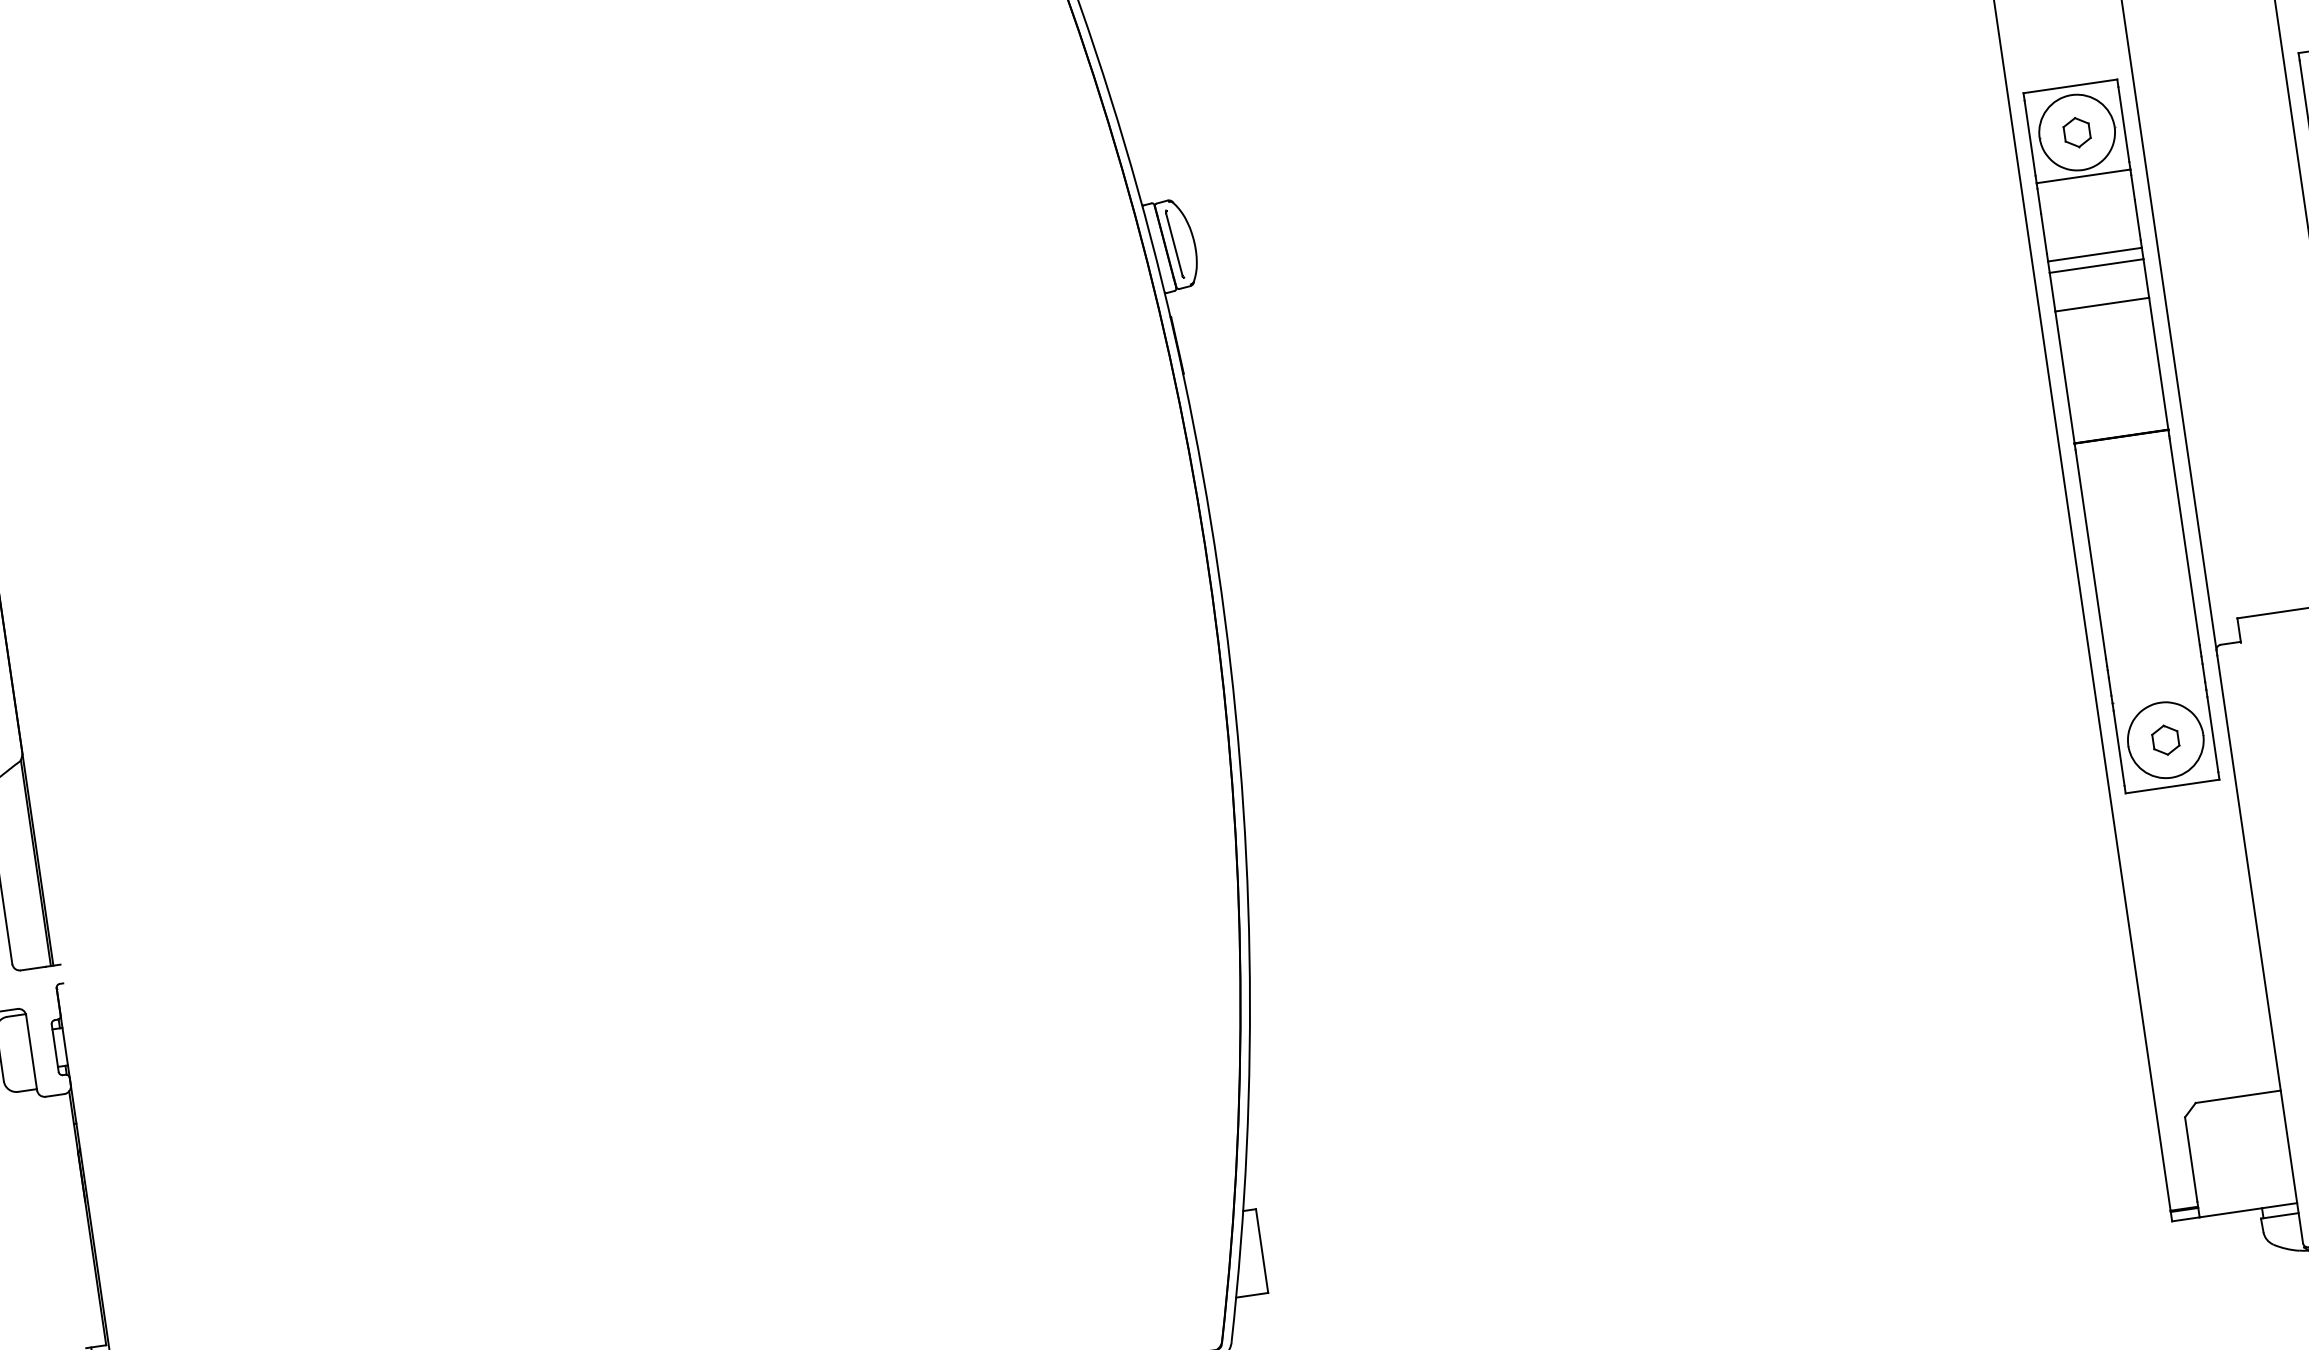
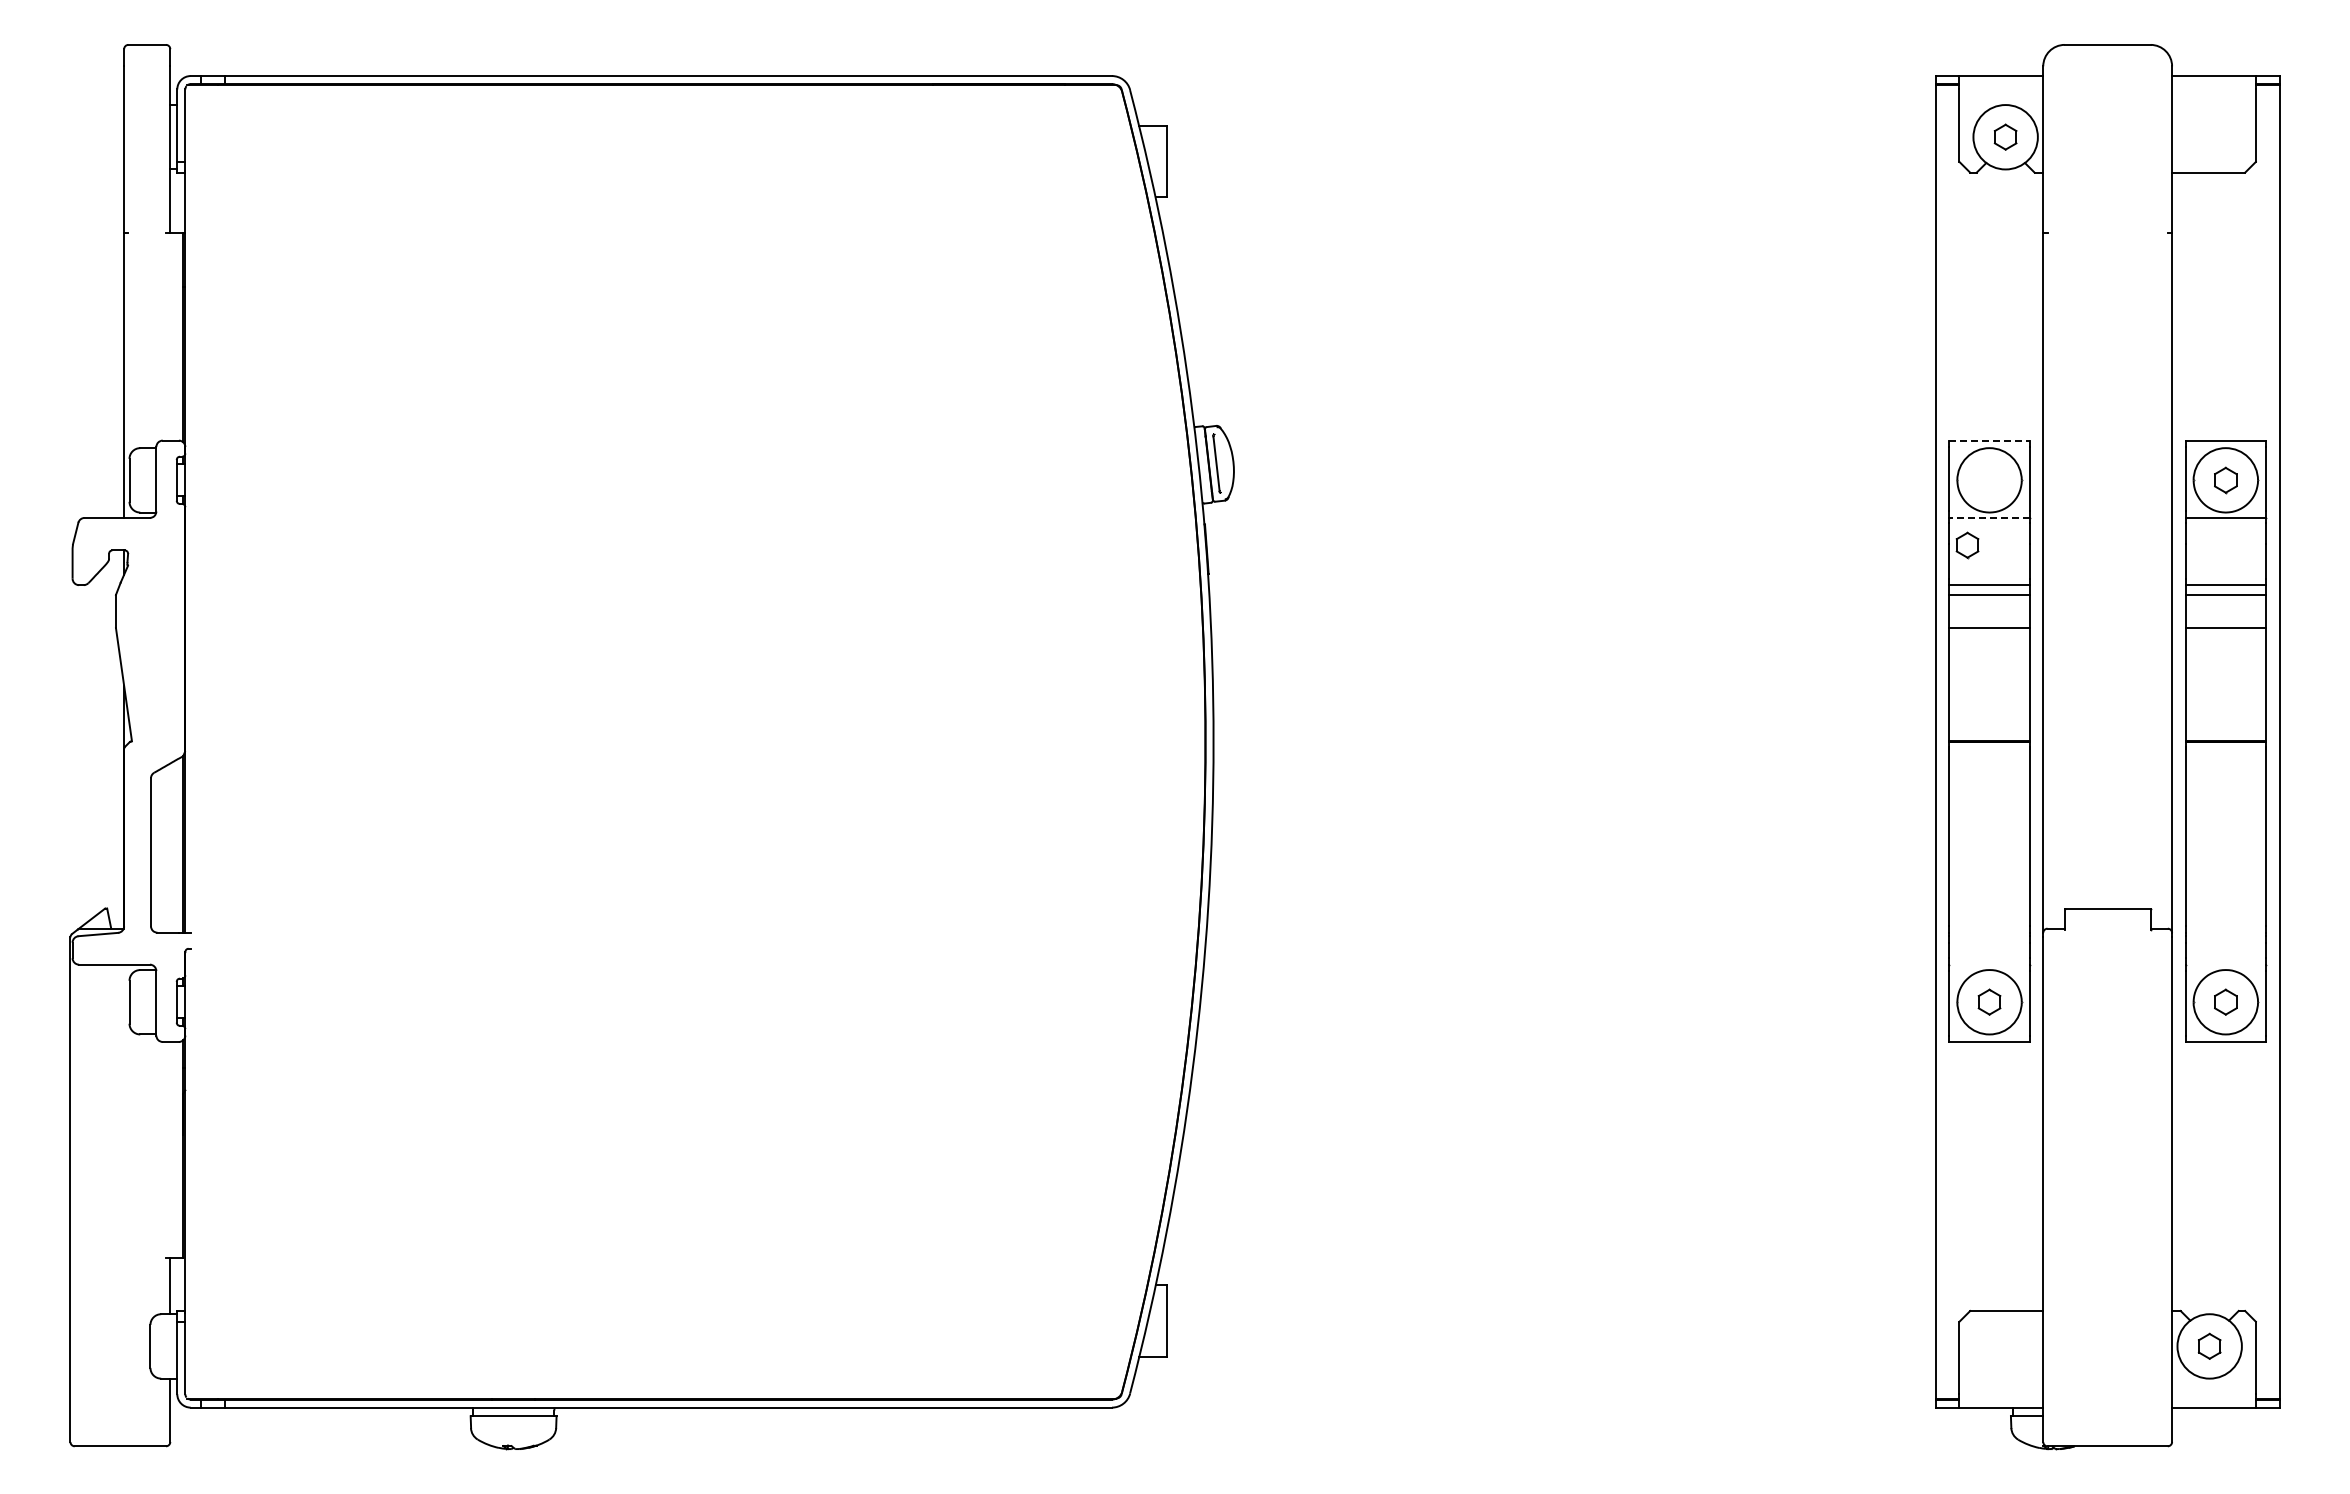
line: (2071, 86) -> (1990, 440), solid -> dashed
part: (2077, 132) -> (1967, 545), moved
line: (2083, 175) -> (1989, 517), solid -> dashed

